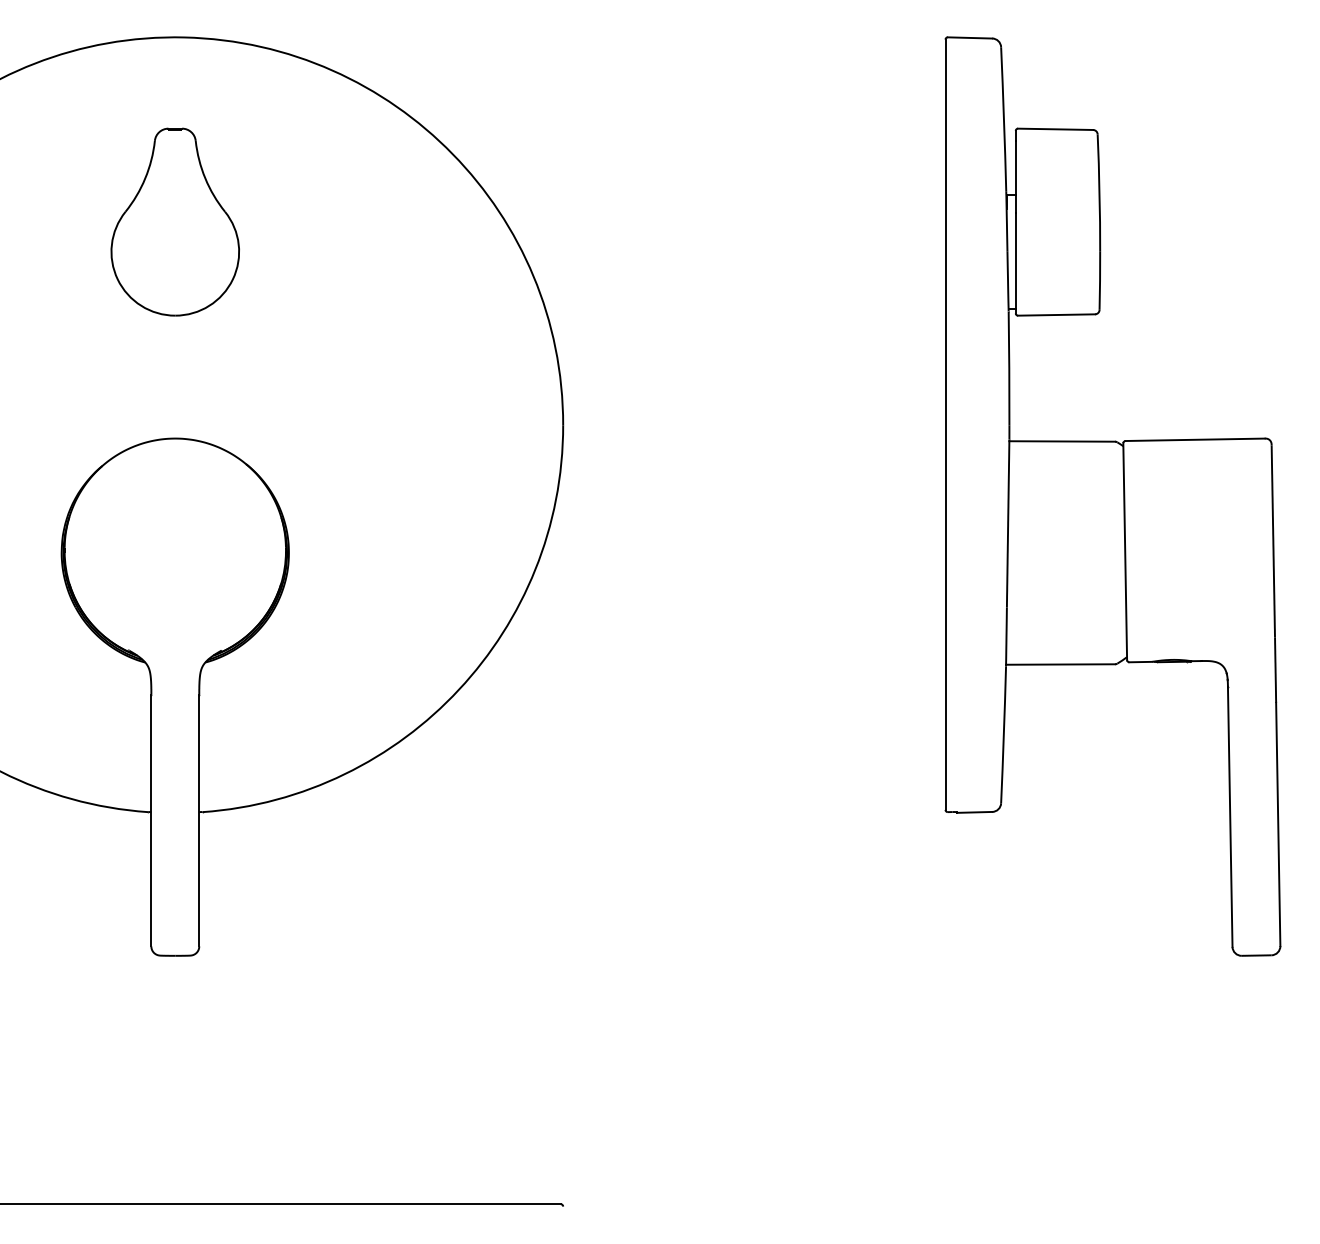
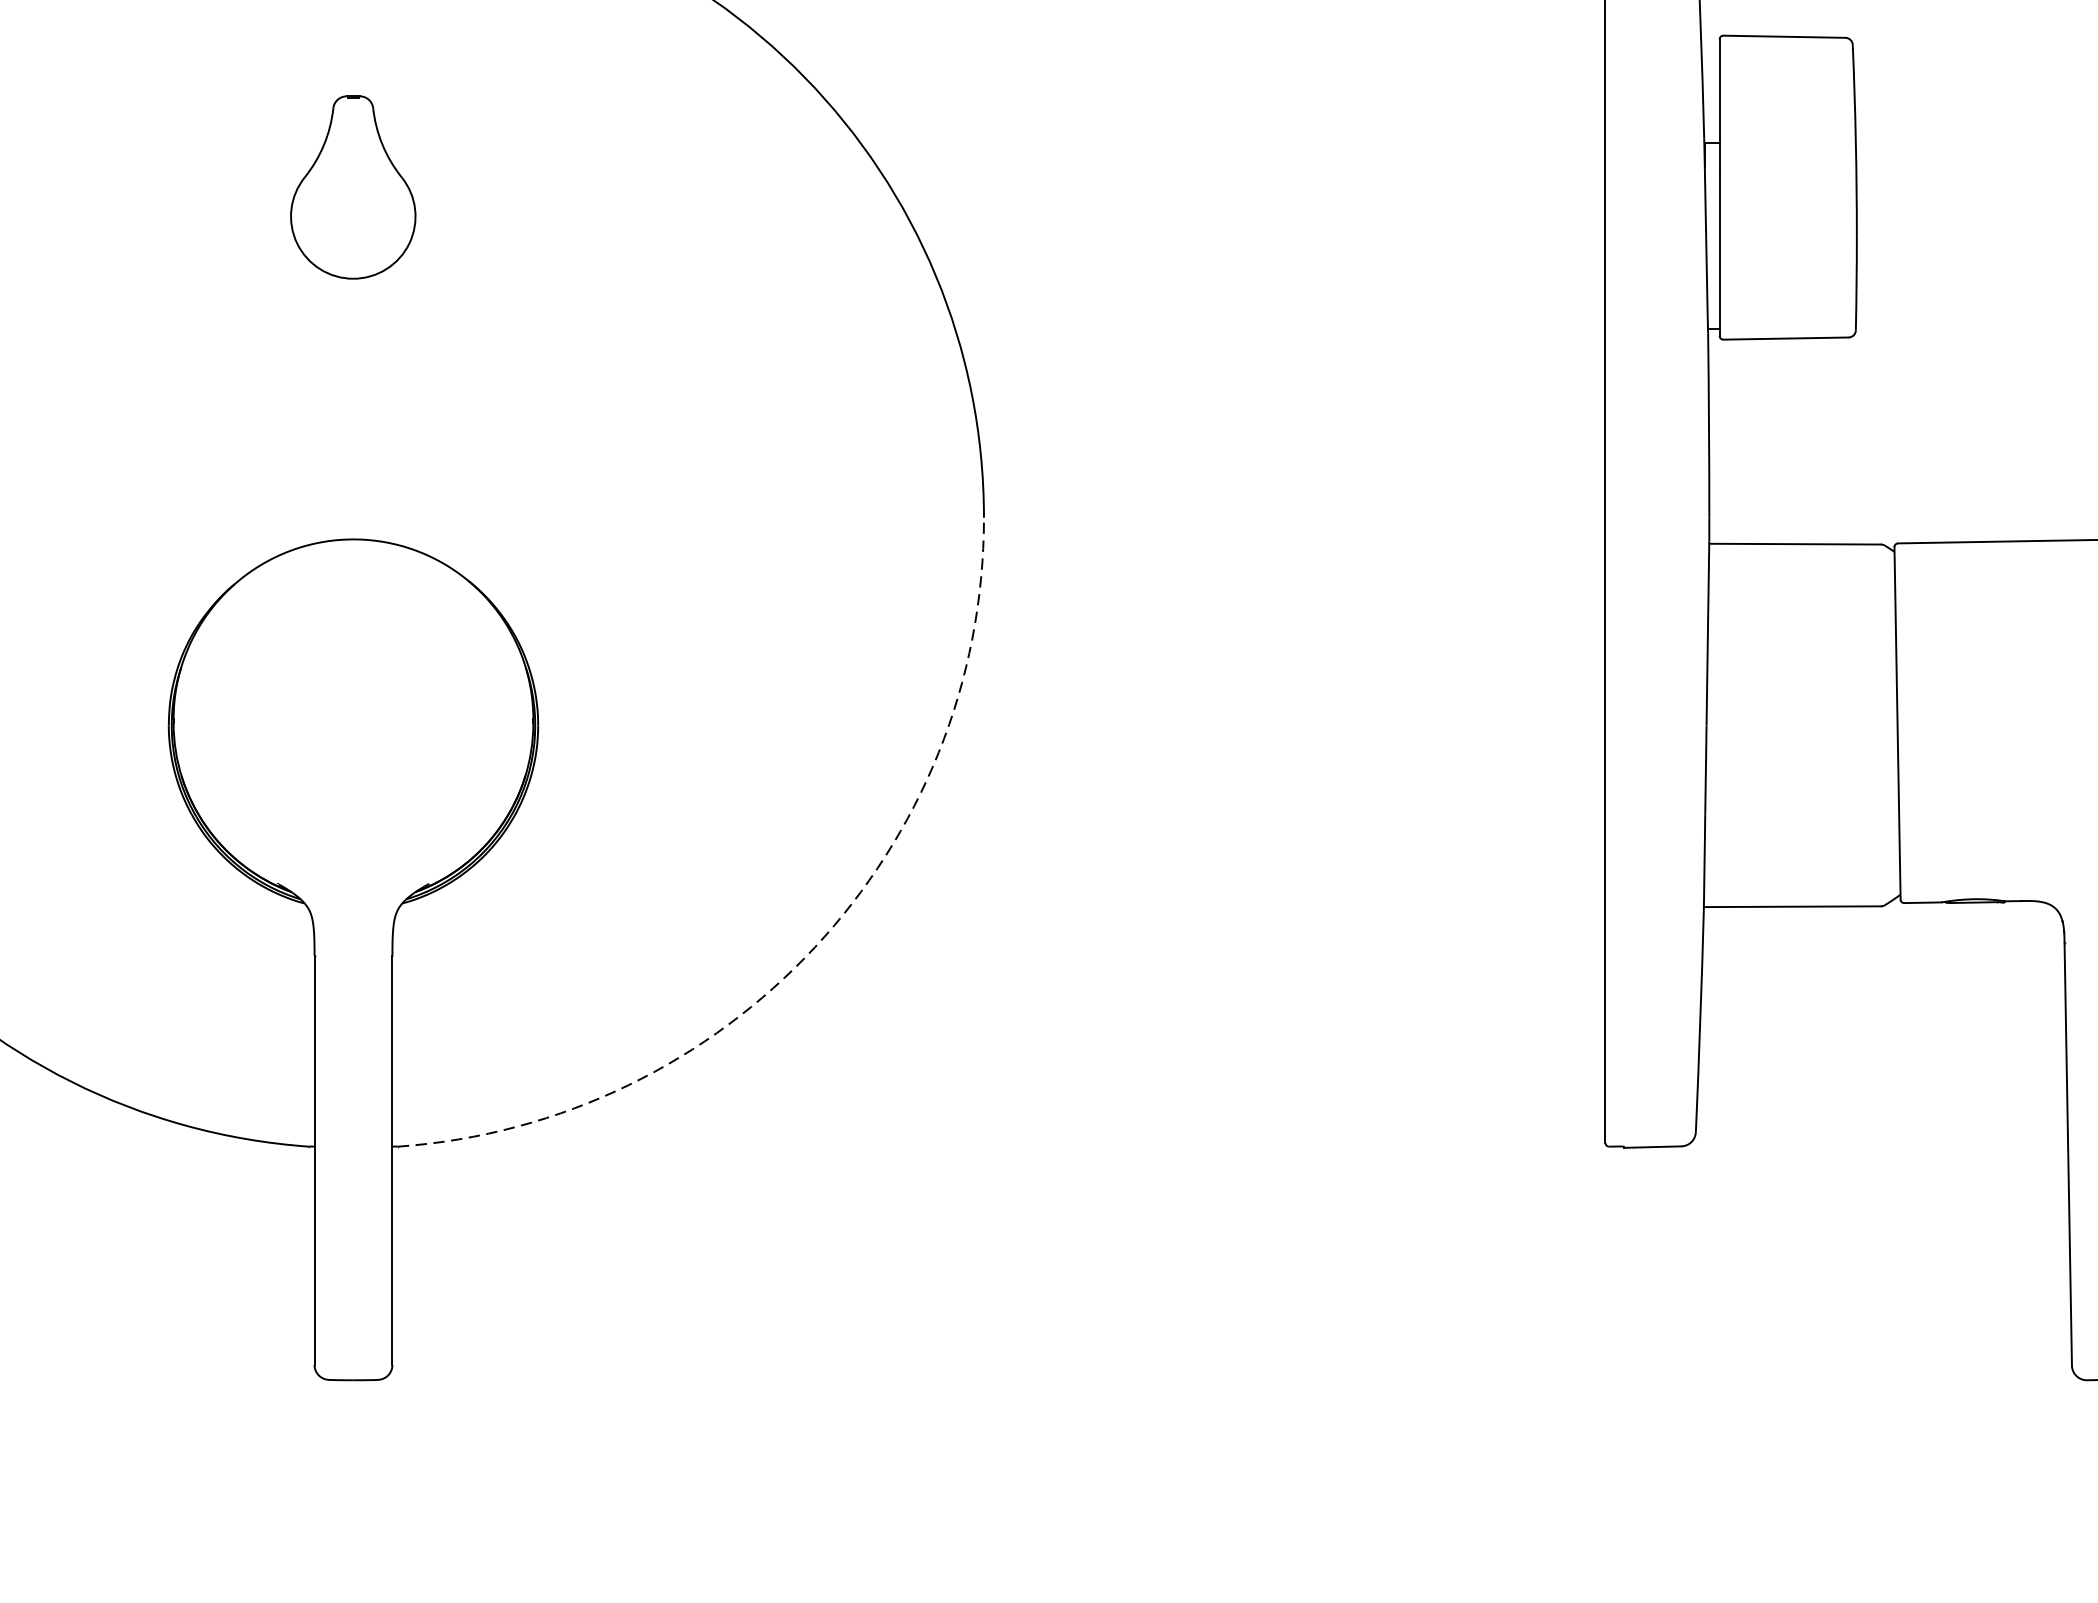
part: (174, 221) -> (352, 186), size x0.6
arc: (459, 689) -> (815, 947), solid -> dashed

